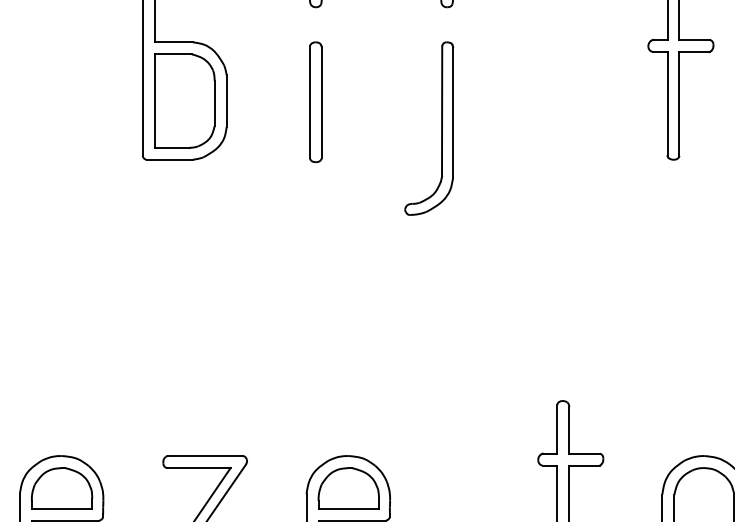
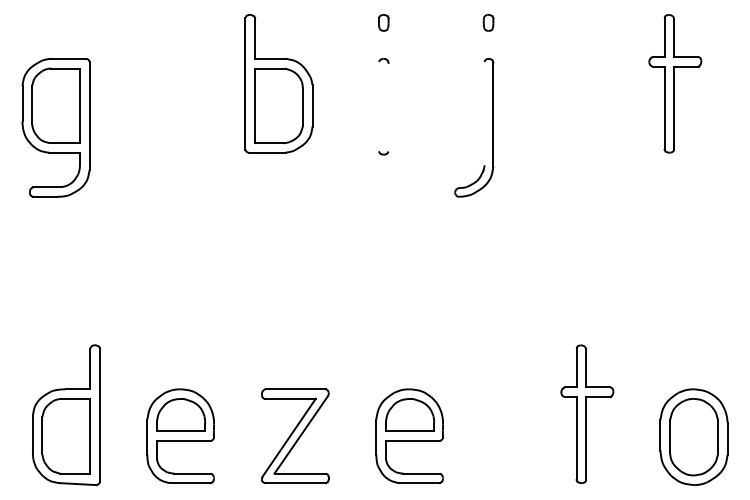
line: (309, 101) -> (378, 106), removed
line: (321, 101) -> (388, 106), removed
line: (441, 111) -> (484, 114), removed

